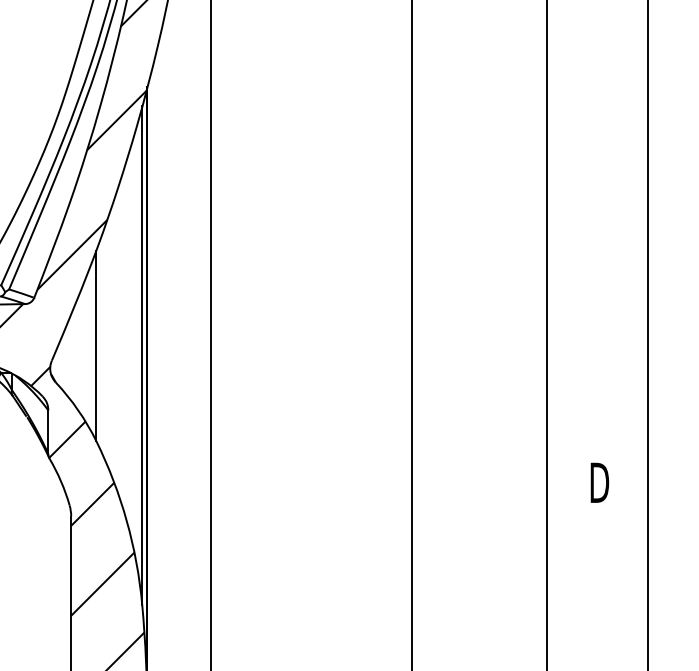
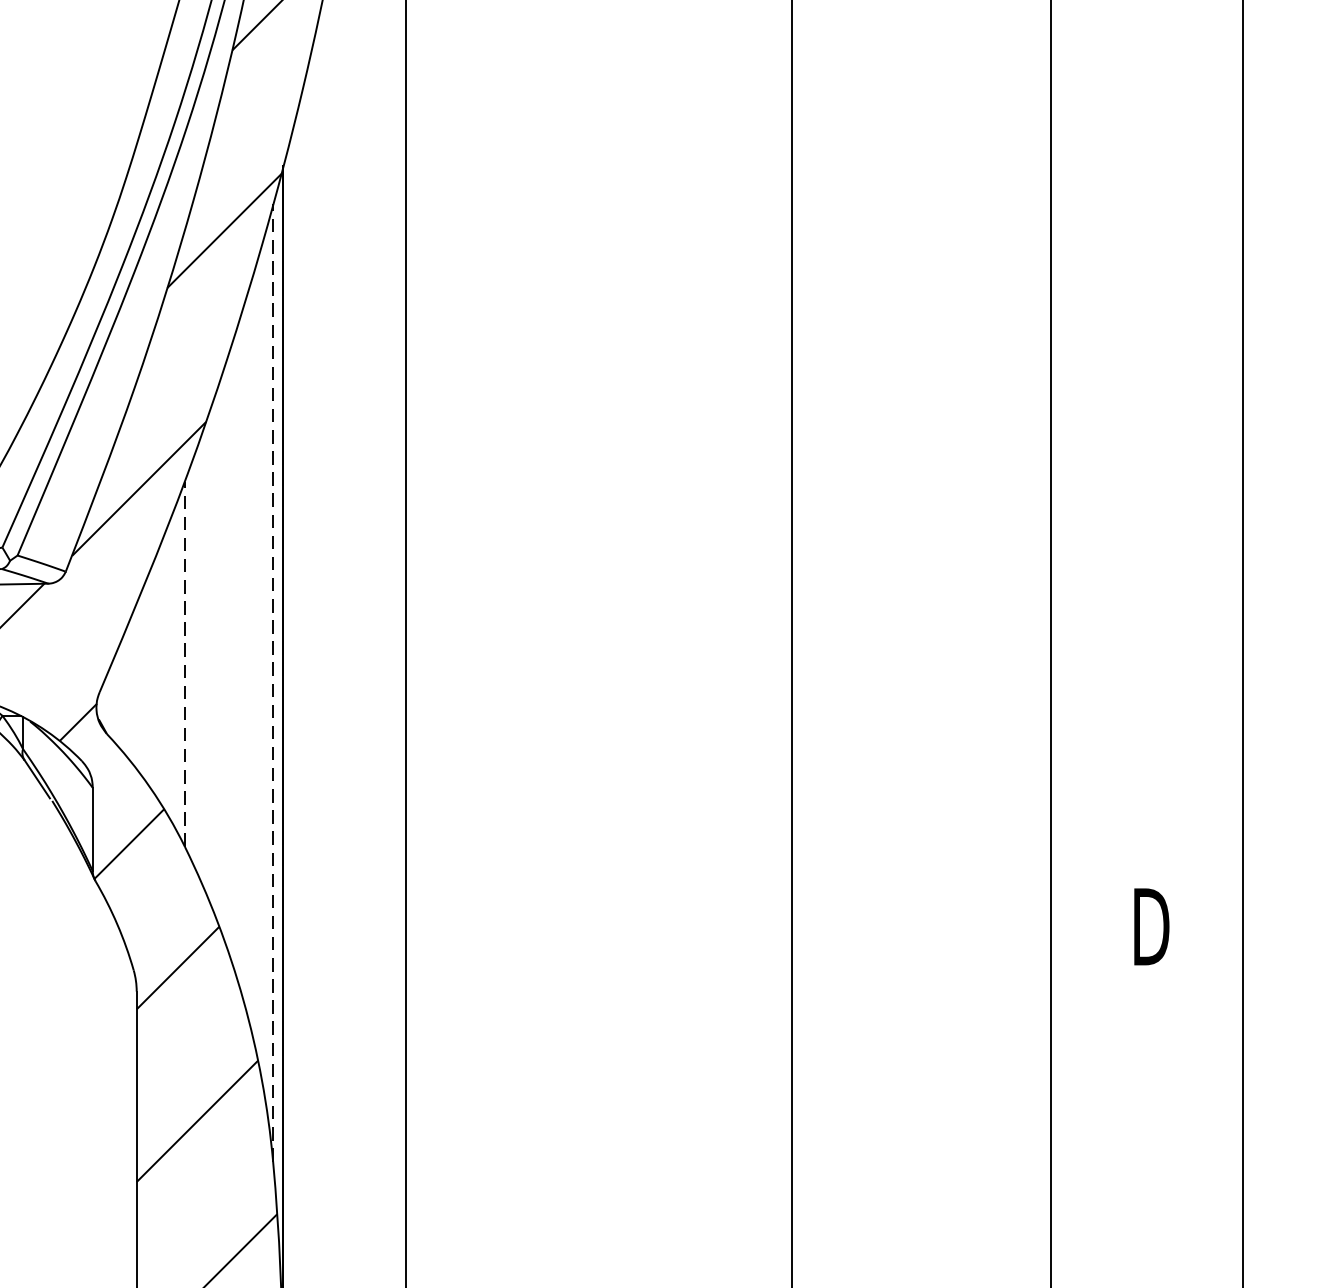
line: (96, 345) -> (185, 663), solid -> dashed
line: (142, 355) -> (273, 682), solid -> dashed

